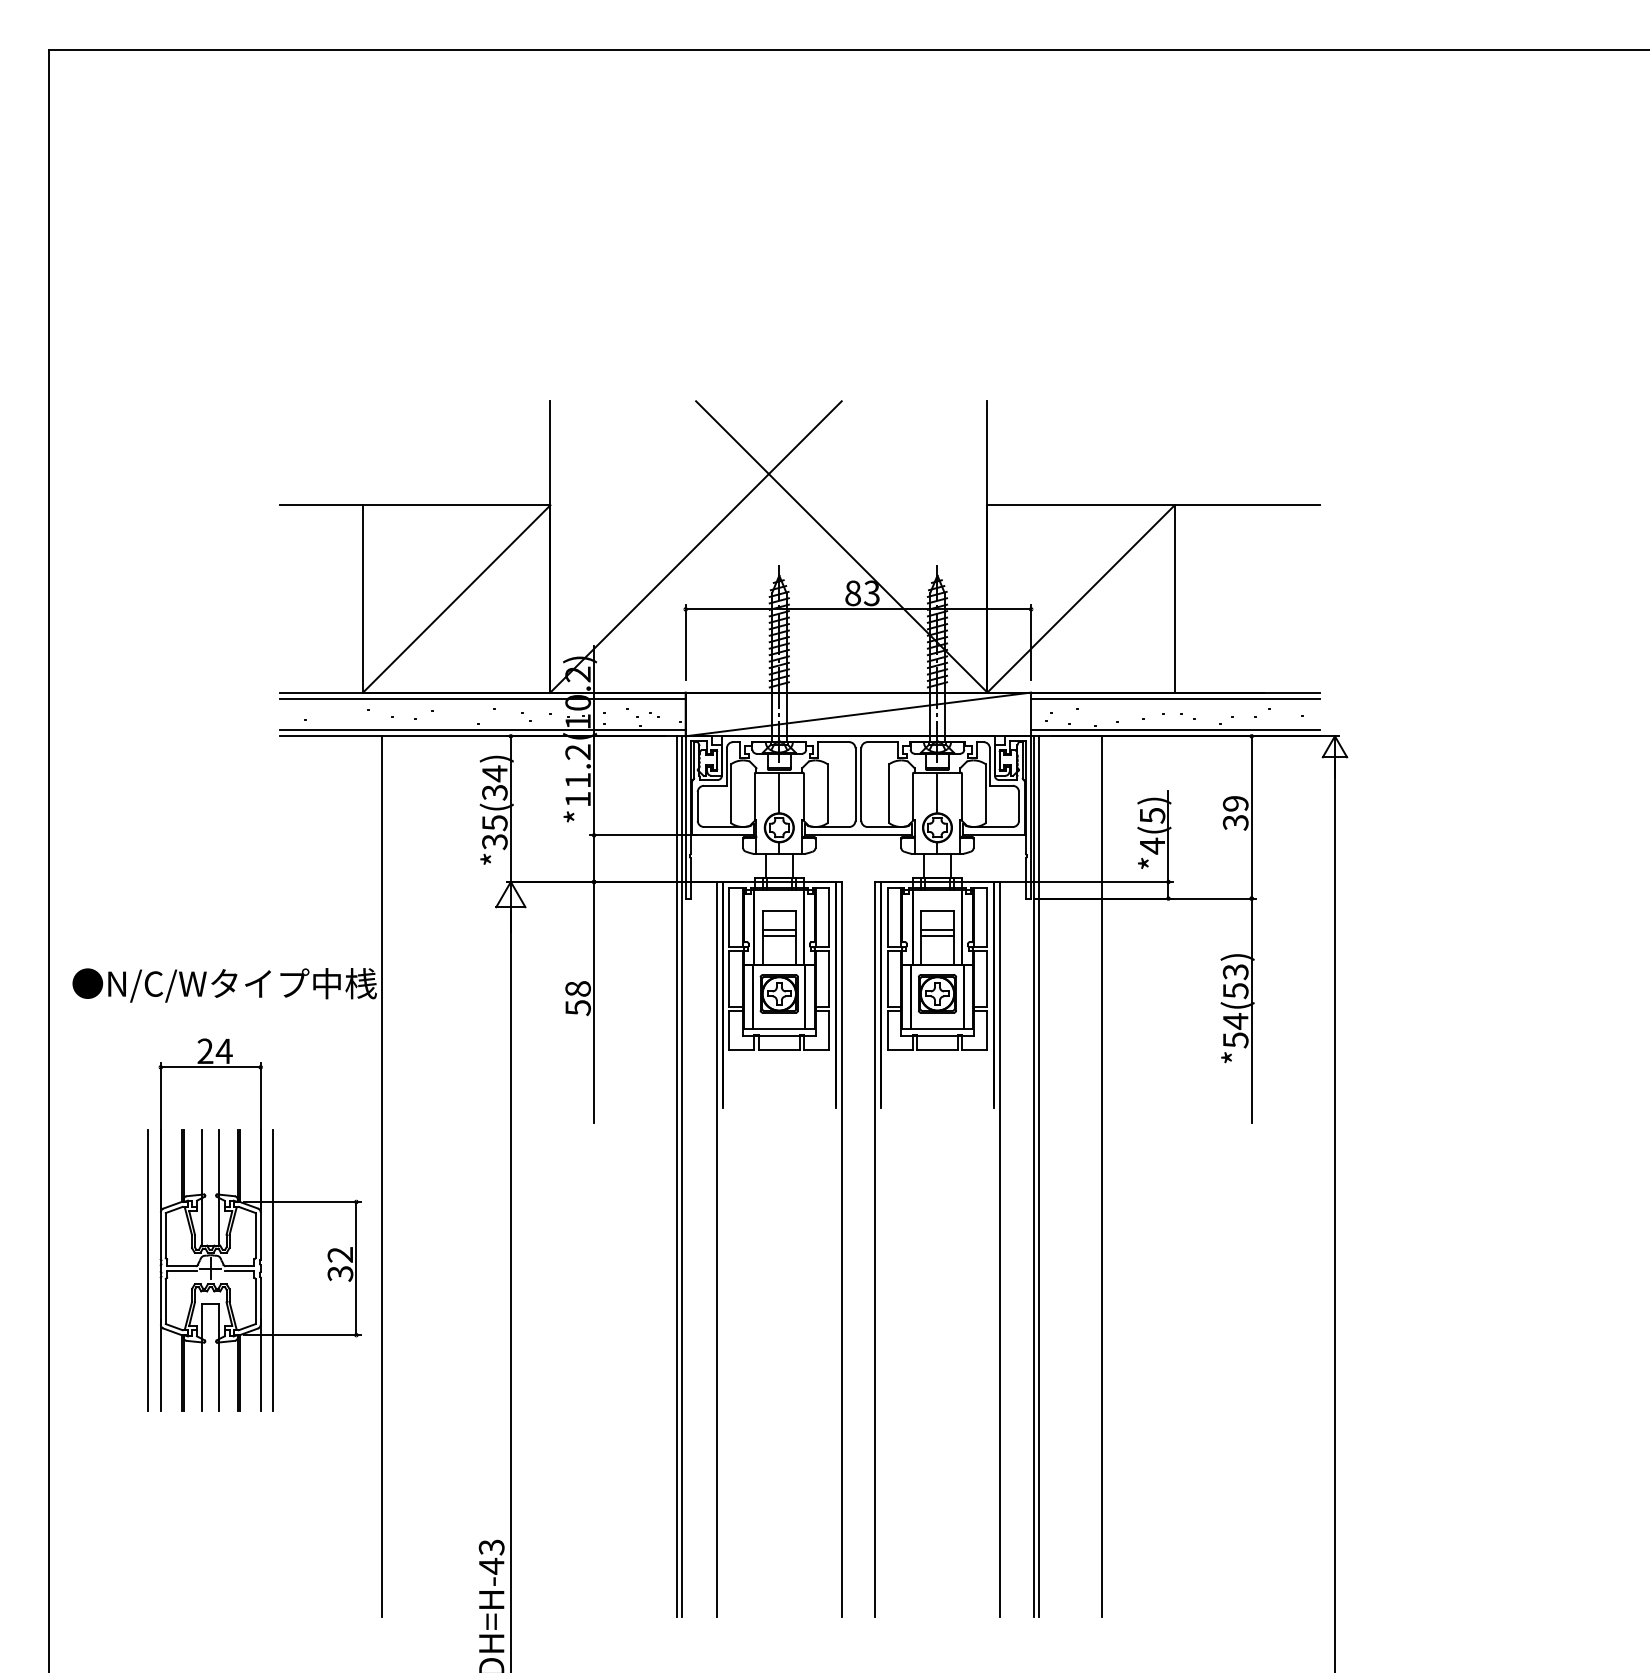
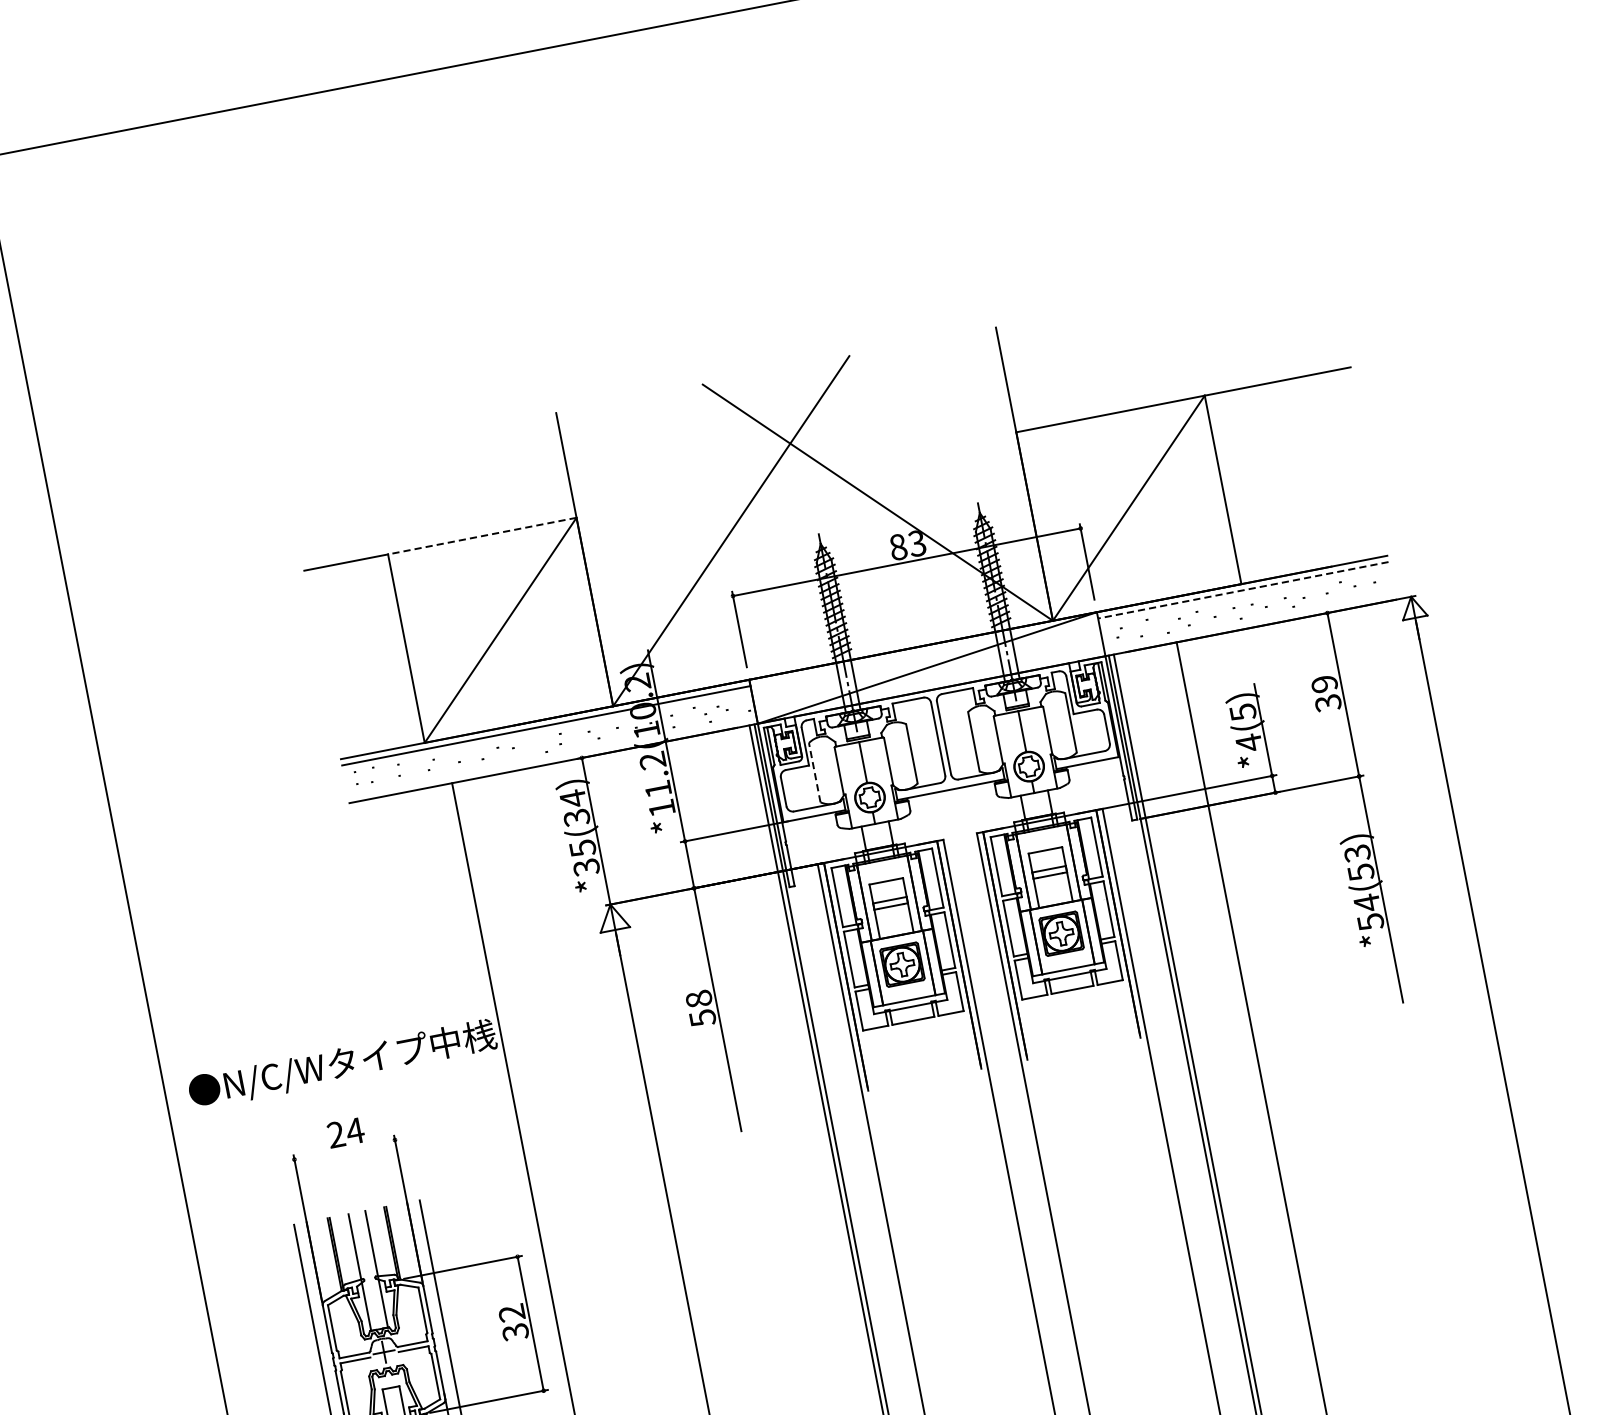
line: (456, 505) -> (482, 536), solid -> dashed
line: (1174, 698) -> (1242, 590), solid -> dashed
line: (482, 730) -> (552, 757), removed
line: (1175, 730) -> (1249, 622), removed
line: (731, 793) -> (815, 772), solid -> dashed
line: (210, 1067) -> (344, 1150), removed

